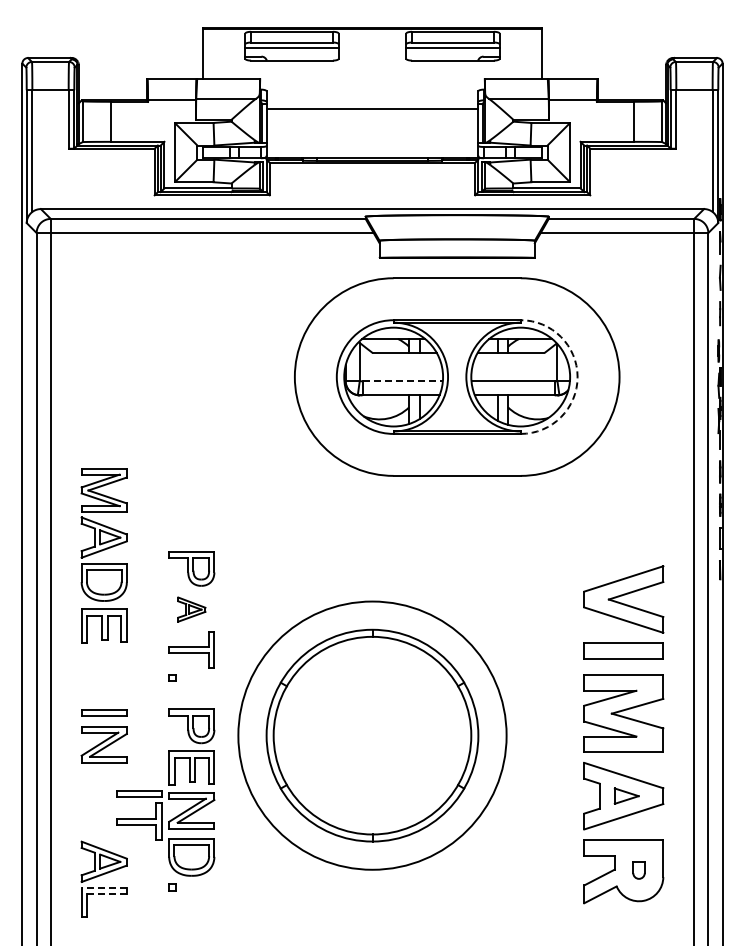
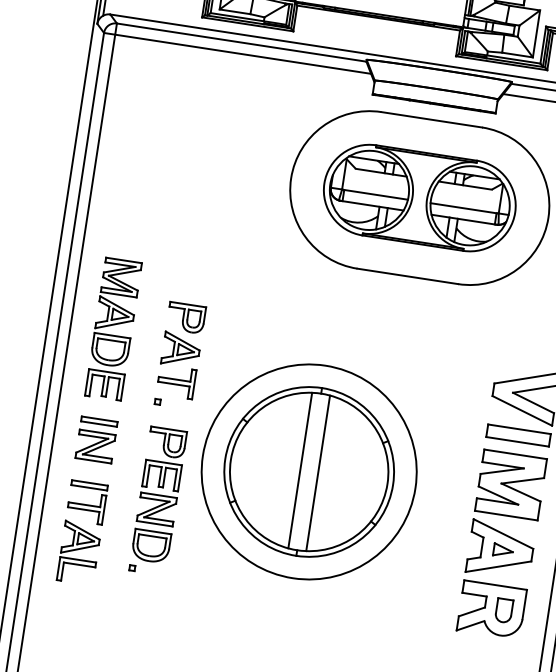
arc: (577, 377) -> (515, 213), dashed -> solid
line: (403, 381) -> (376, 195), dashed -> solid
part: (103, 555) -> (112, 329), moved
part: (191, 609) -> (181, 350), size x1.67
line: (361, 735) -> (300, 470), added
line: (383, 735) -> (317, 473), added
part: (139, 815) -> (87, 502), moved
part: (638, 870) -> (503, 611), size x1.67
line: (104, 887) -> (78, 559), dashed -> solid
line: (106, 893) -> (79, 564), dashed -> solid

